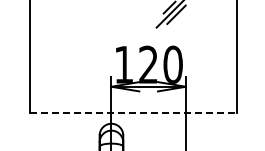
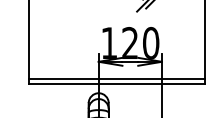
line: (132, 107) -> (116, 79), added
line: (133, 113) -> (117, 84), dashed -> solid

